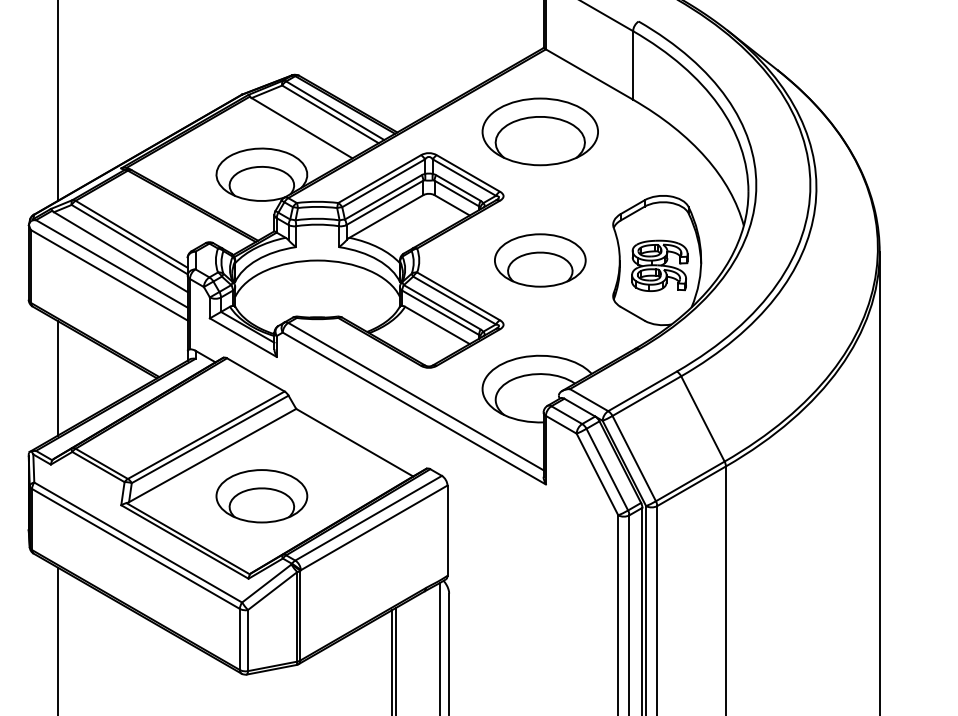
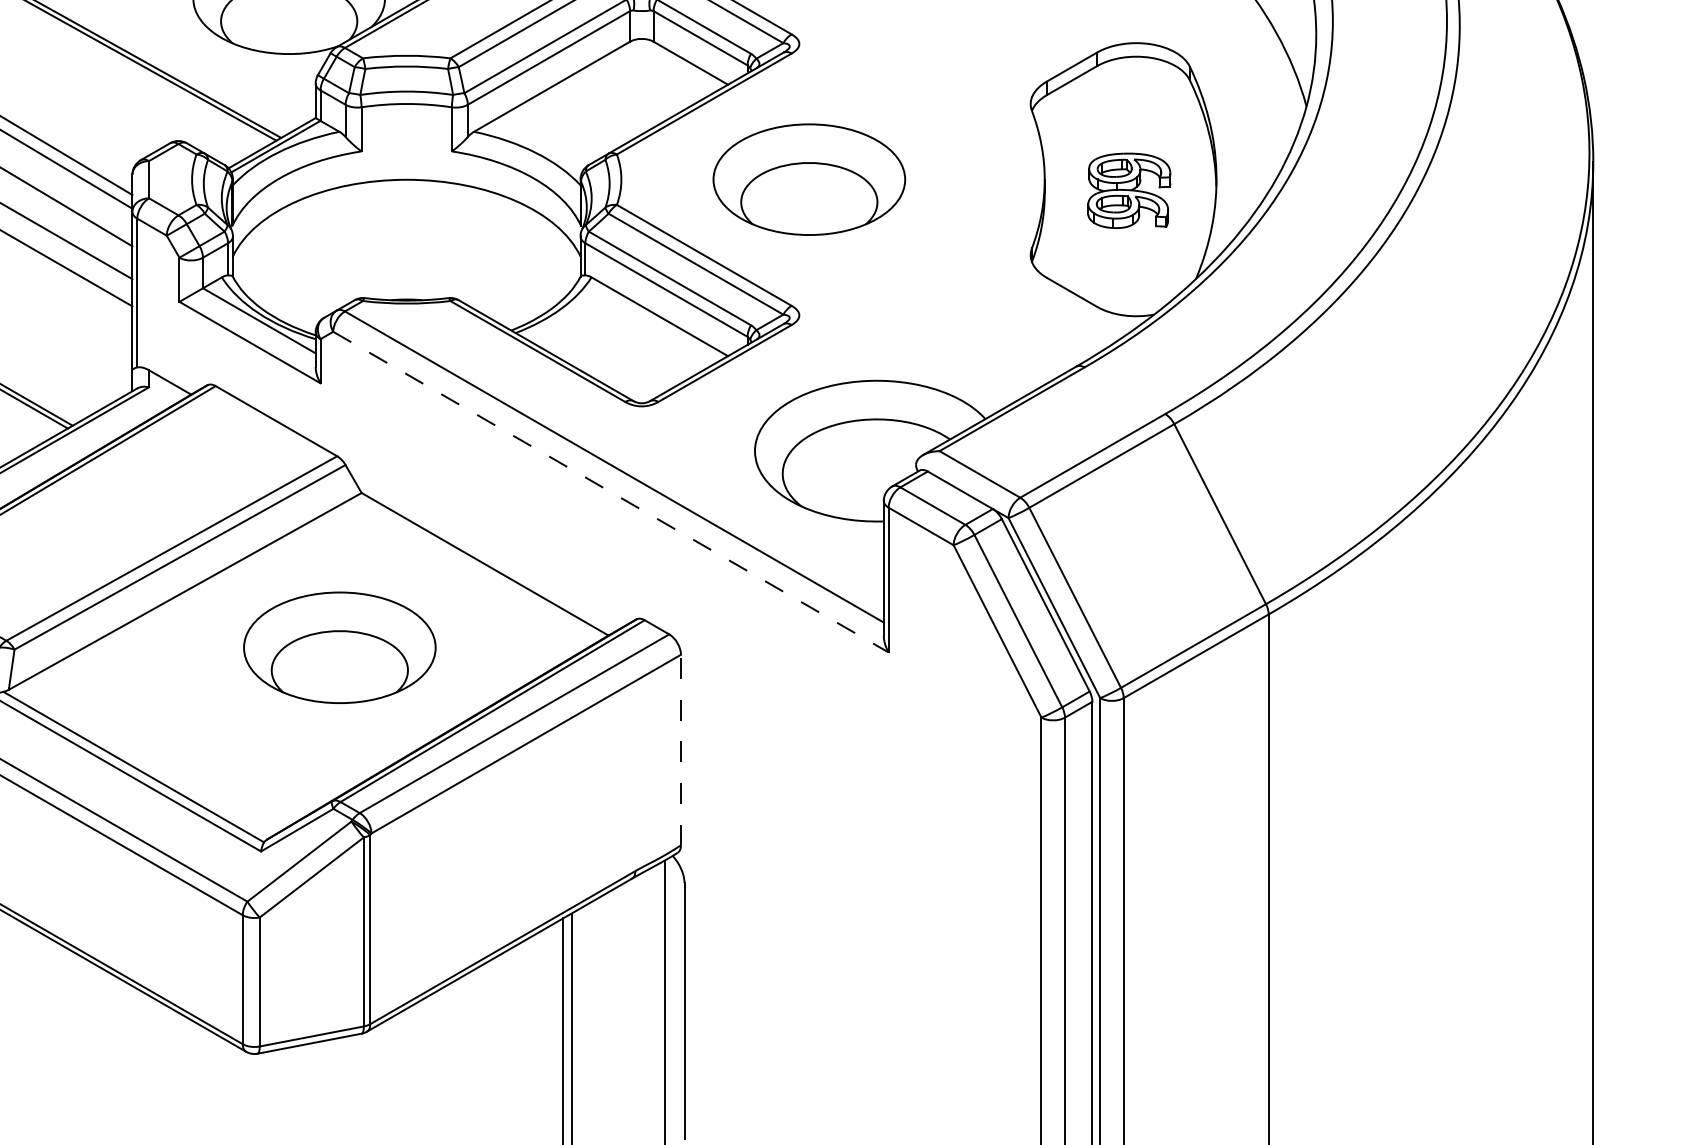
part: (540, 260) -> (809, 179), moved
part: (659, 265) -> (1128, 190), size x0.7
line: (414, 408) -> (611, 492), solid -> dashed
part: (261, 496) -> (339, 648), moved
line: (447, 530) -> (680, 749), solid -> dashed

